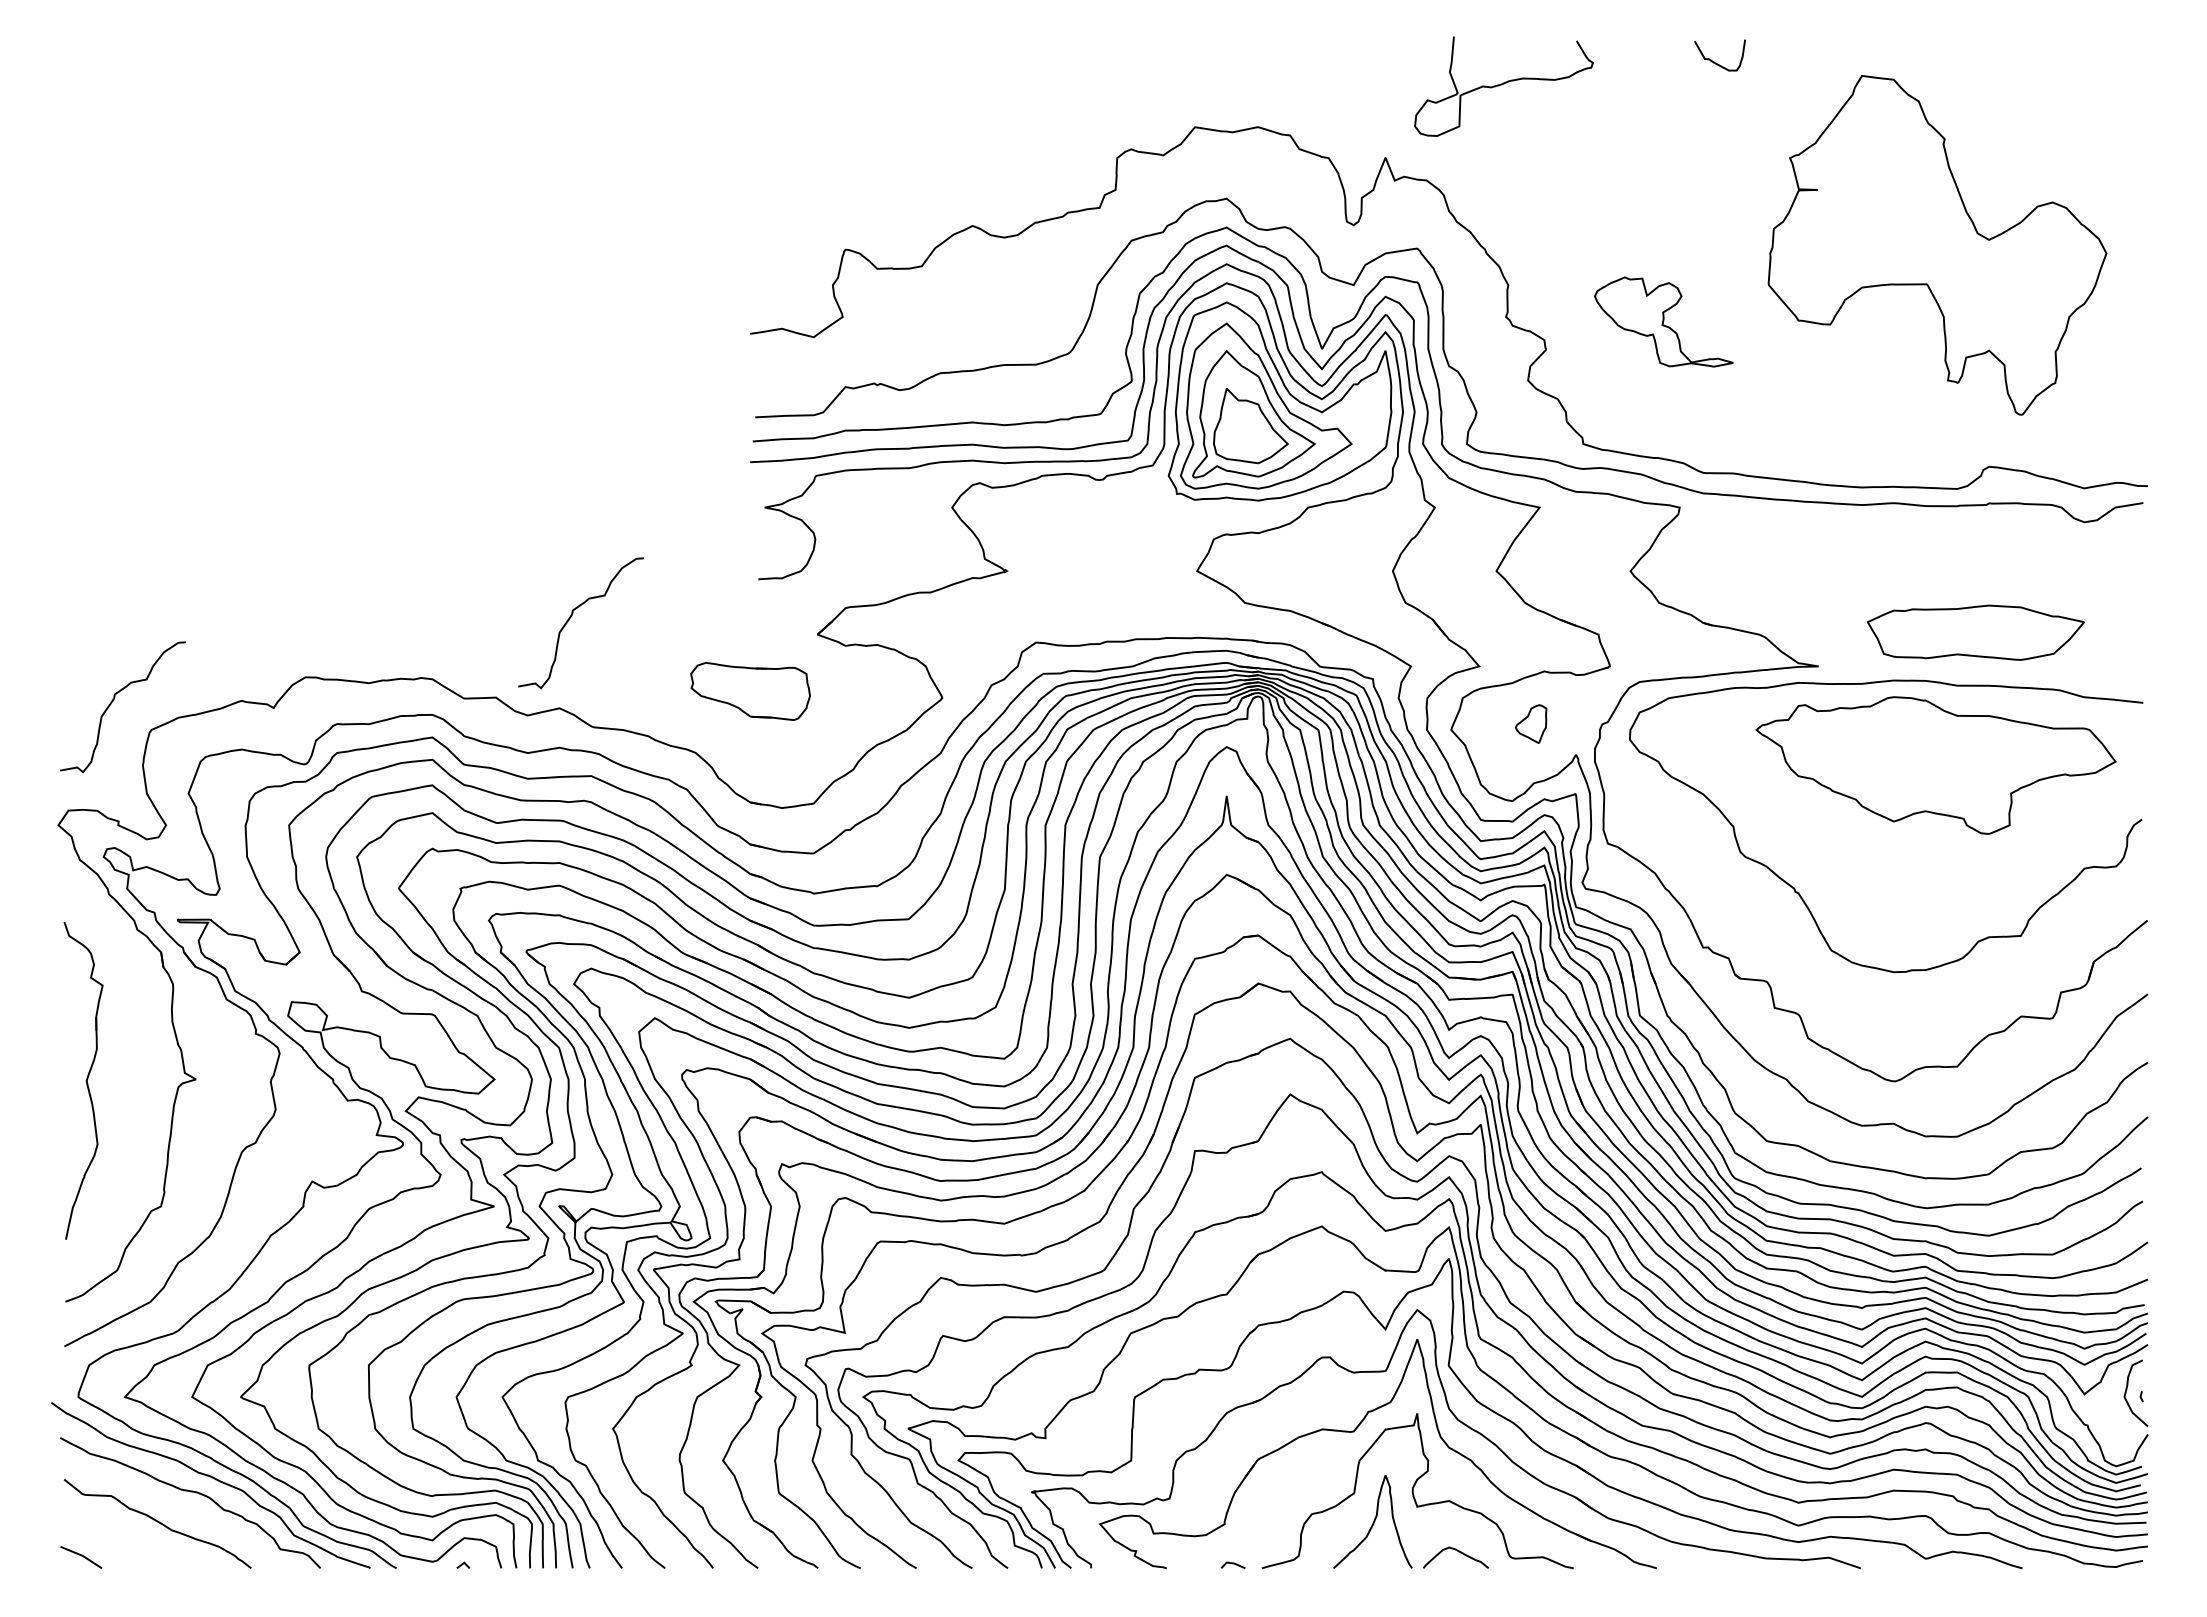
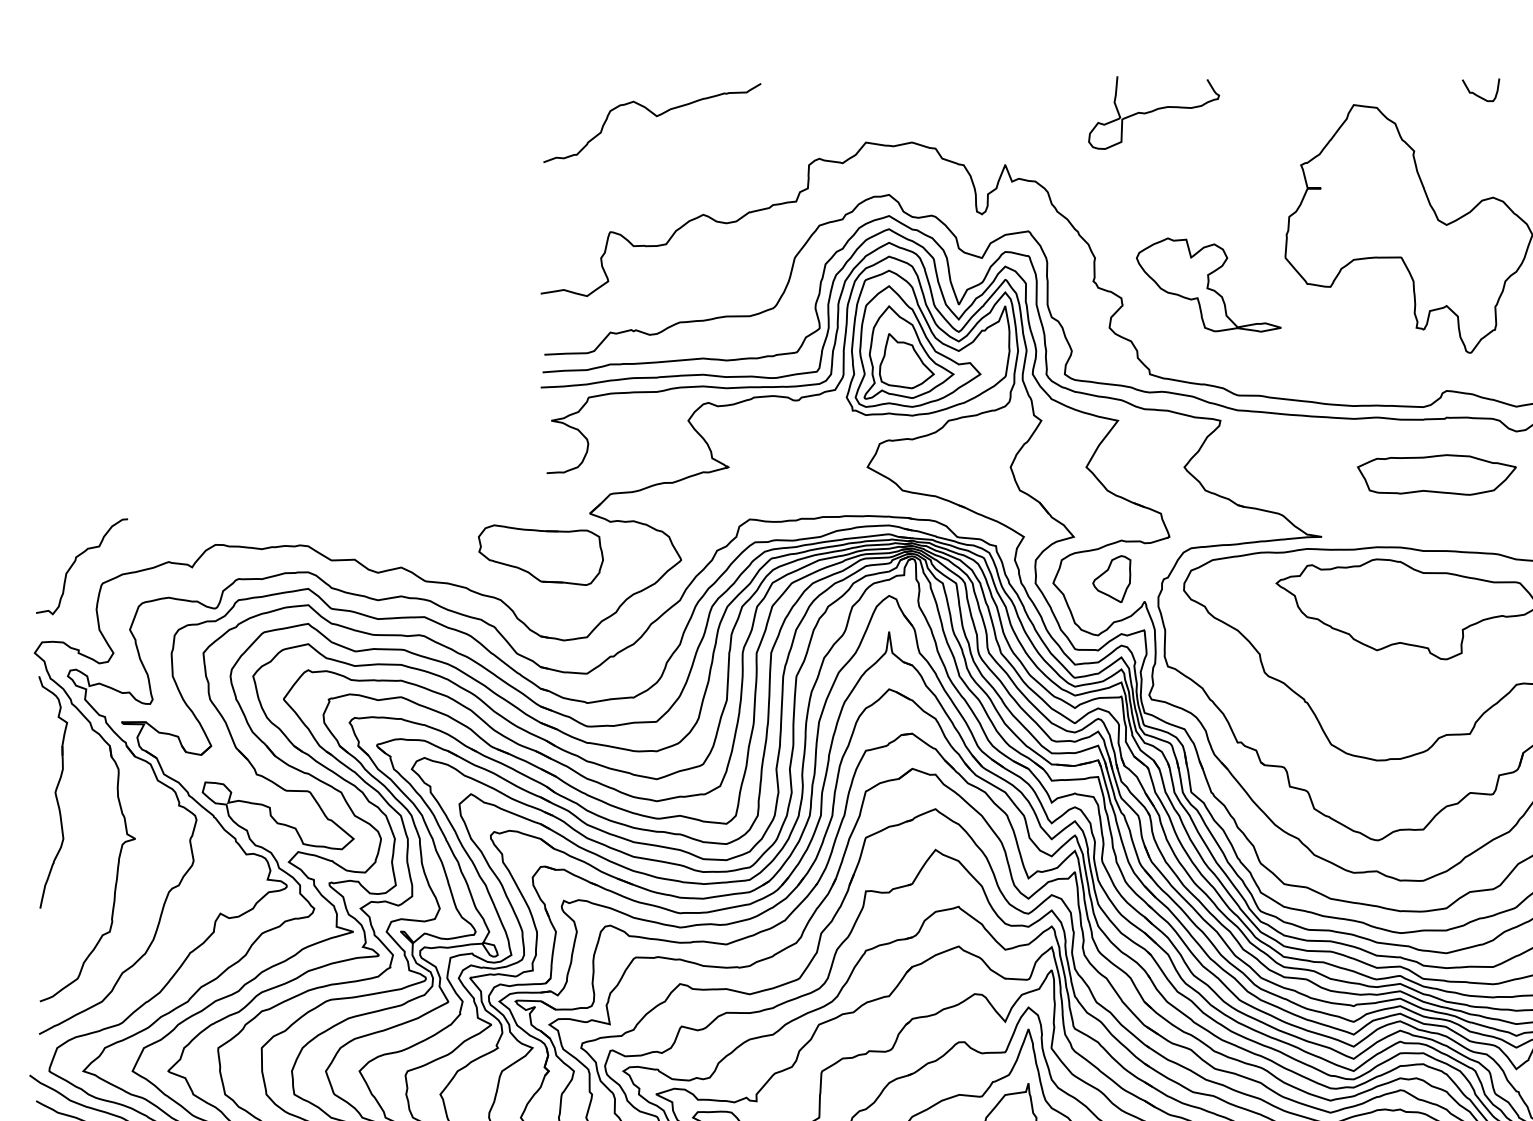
curve: (1716, 62) -> (1478, 95), moved
curve: (1503, 84) -> (1153, 111), moved
curve: (907, 91) -> (655, 116), added
part: (1663, 321) -> (1208, 284), size x1.43
curve: (571, 617) -> (409, 501), removed
part: (1975, 632) -> (1436, 474), moved
part: (750, 691) -> (540, 555), size x1.43
part: (1530, 723) -> (1111, 578), size x1.67
part: (83, 1080) -> (53, 792), moved

